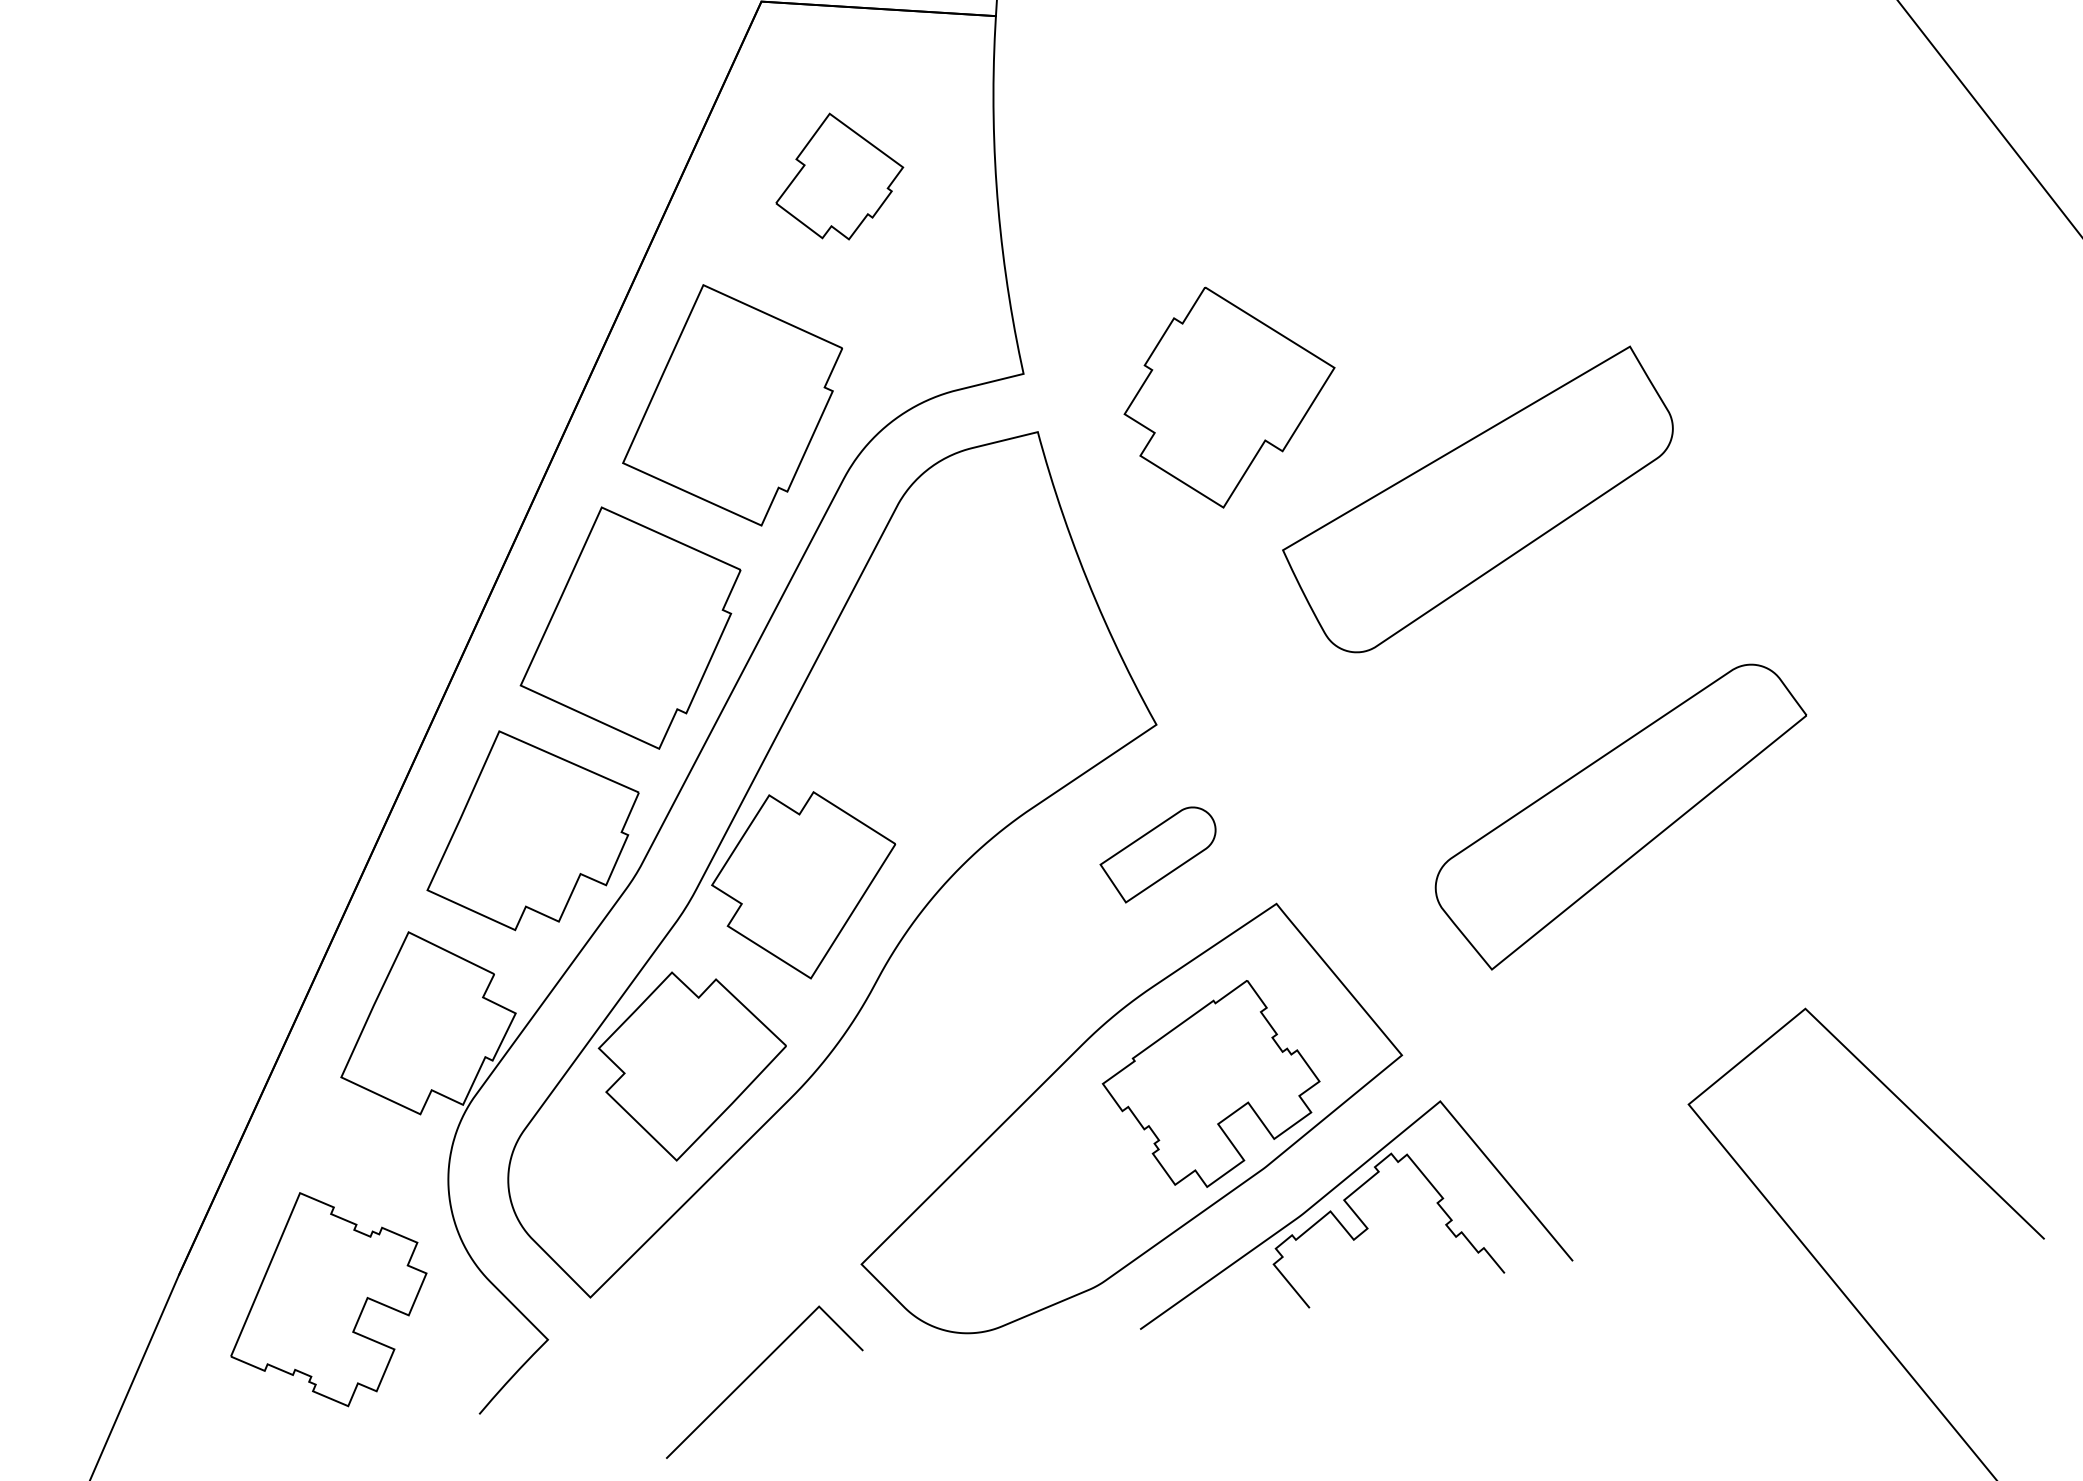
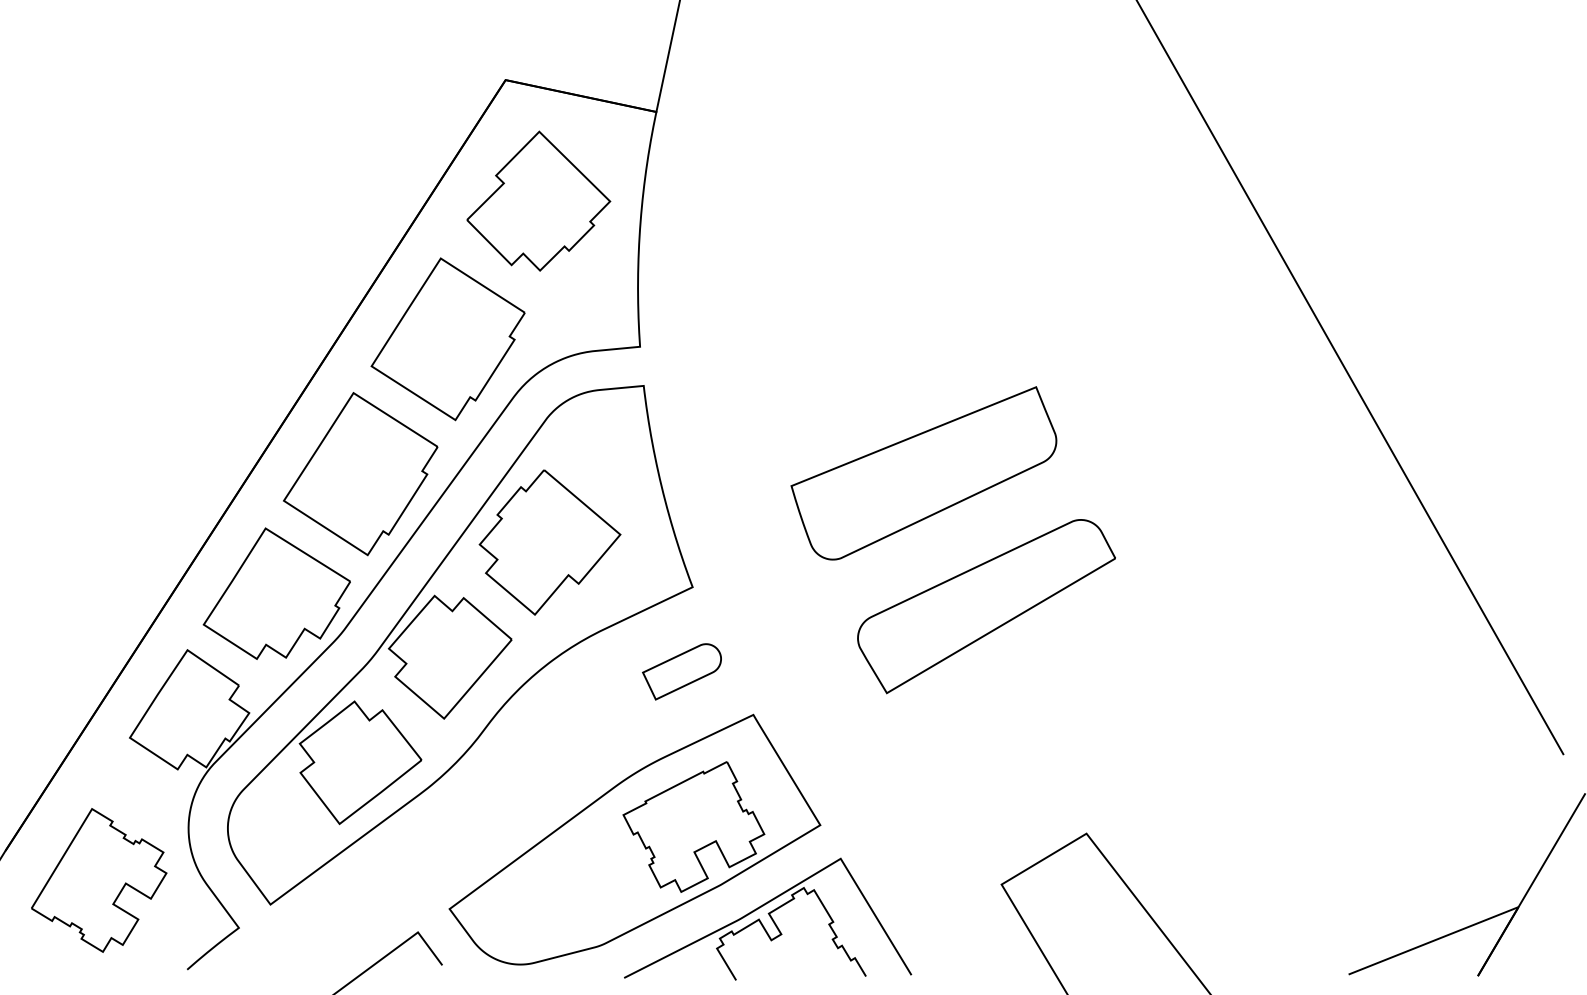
part: (837, 175) -> (538, 200), size x1.67
part: (1229, 395) -> (549, 542), moved
part: (1622, 816) -> (986, 606), moved

